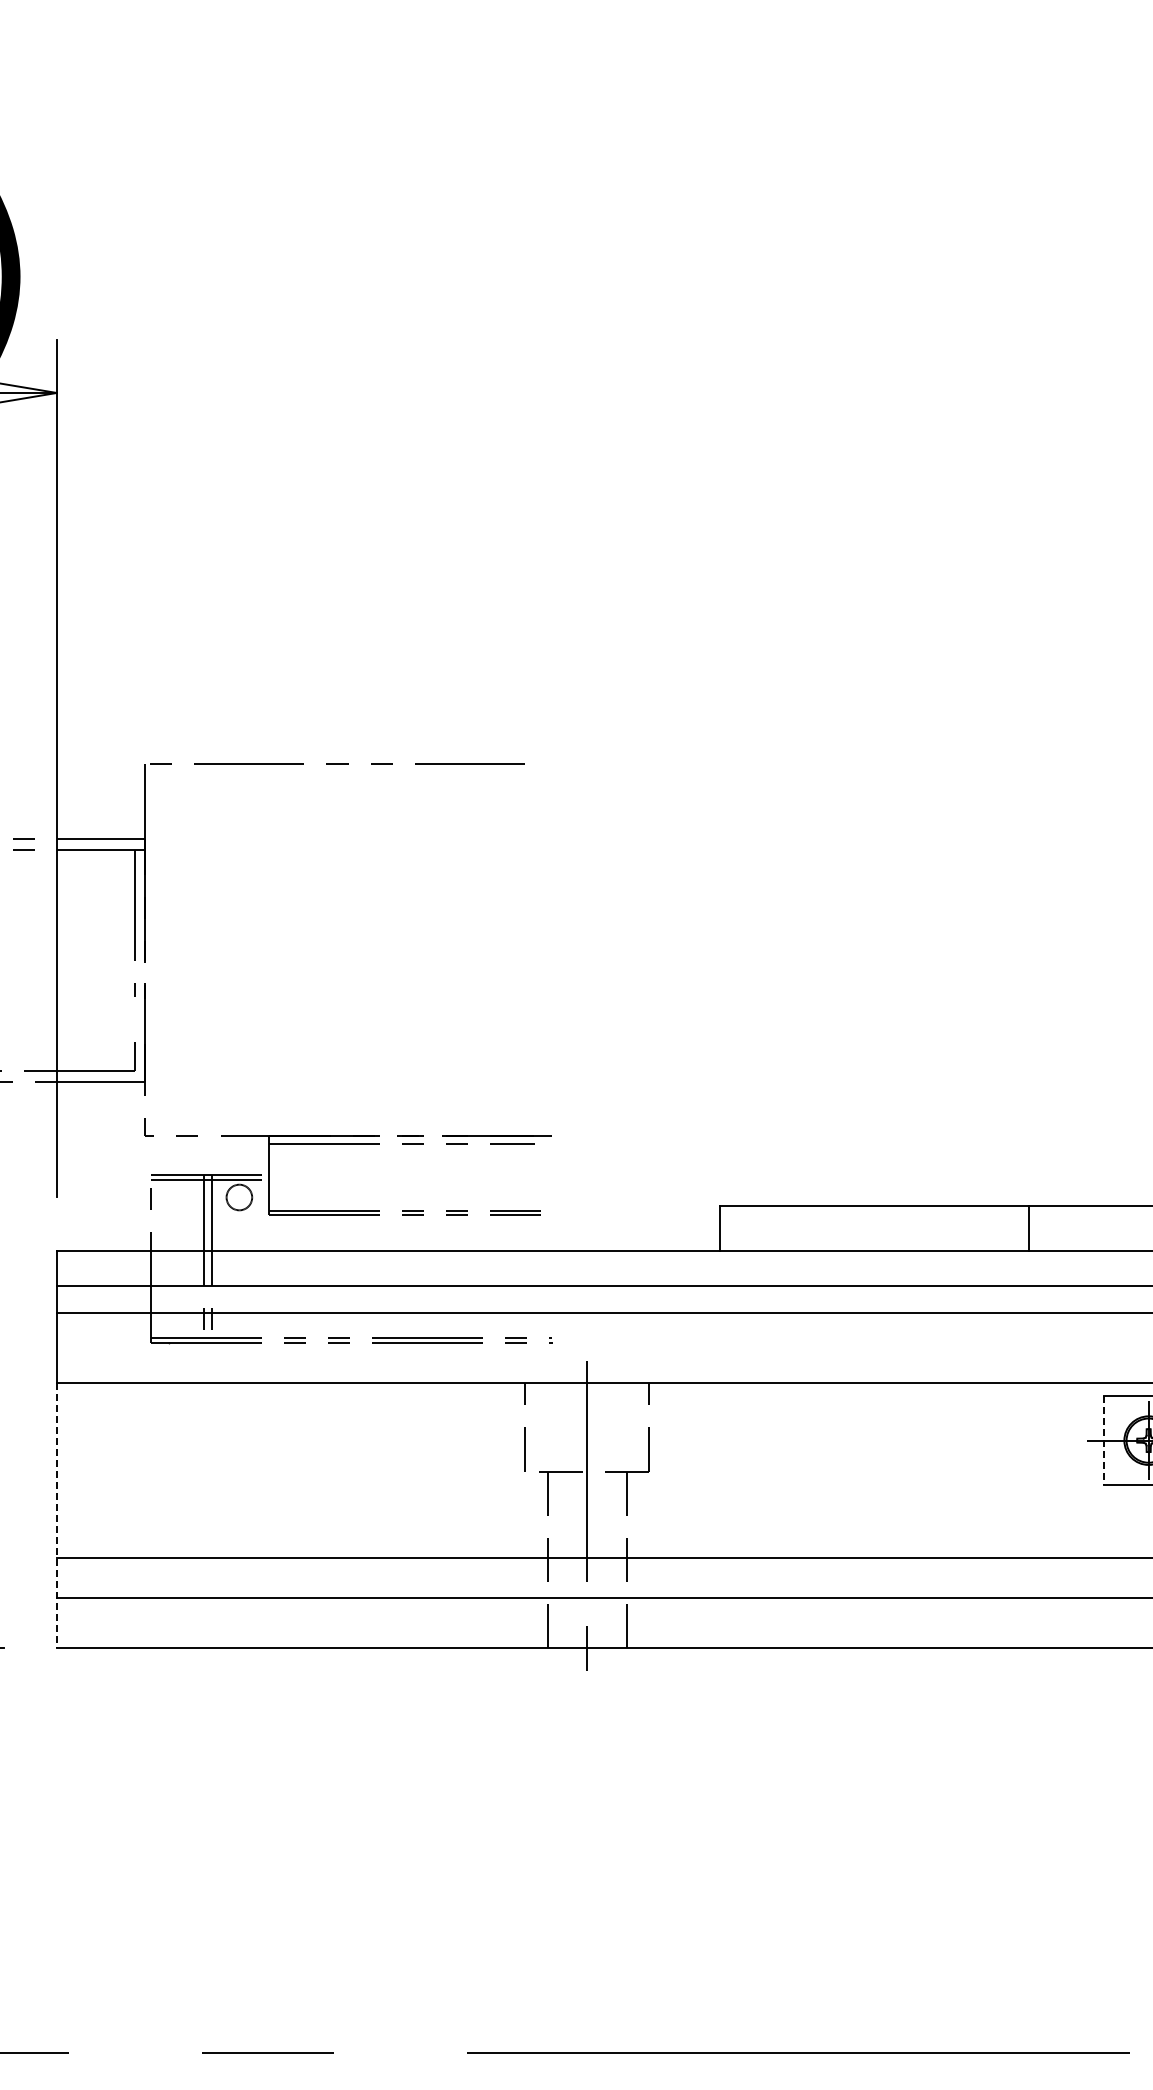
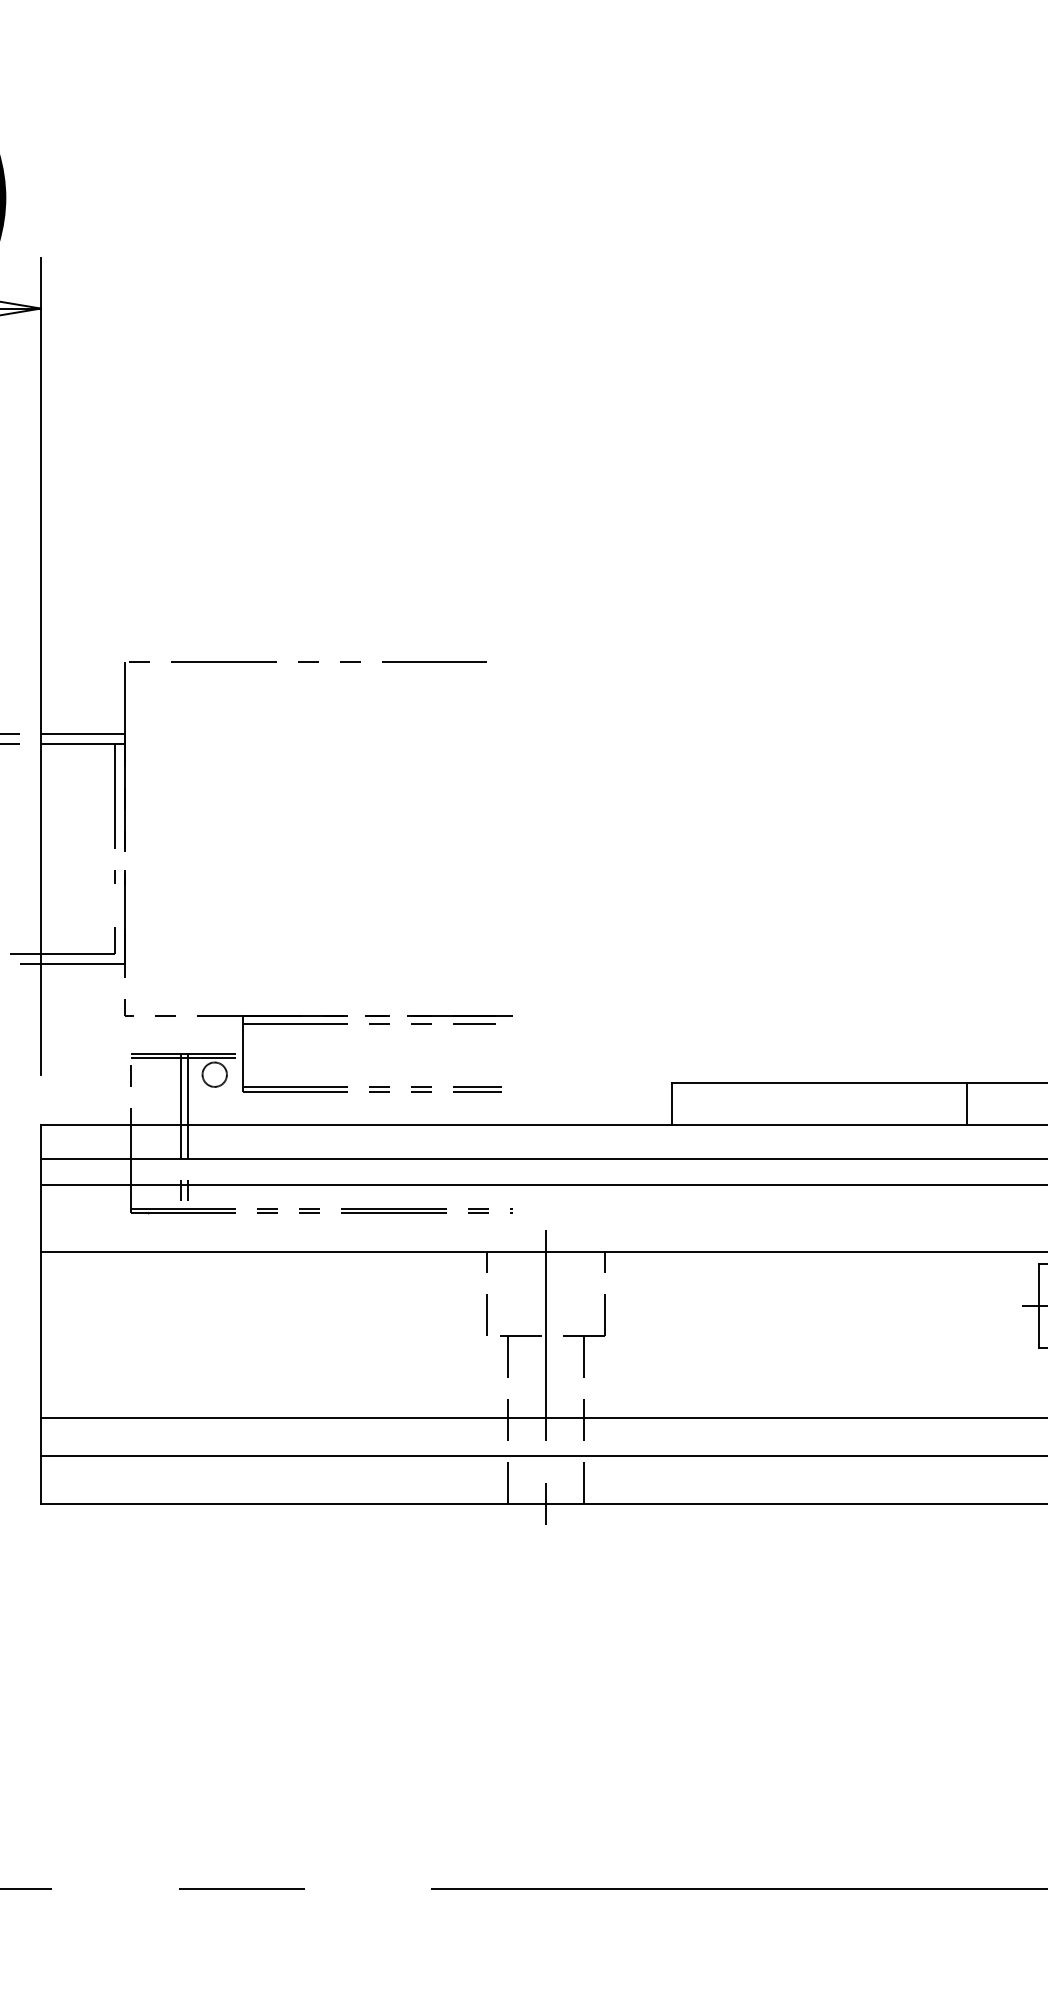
line: (1104, 1441) -> (1038, 1307), dashed -> solid
line: (56, 1515) -> (40, 1377), dashed -> solid

